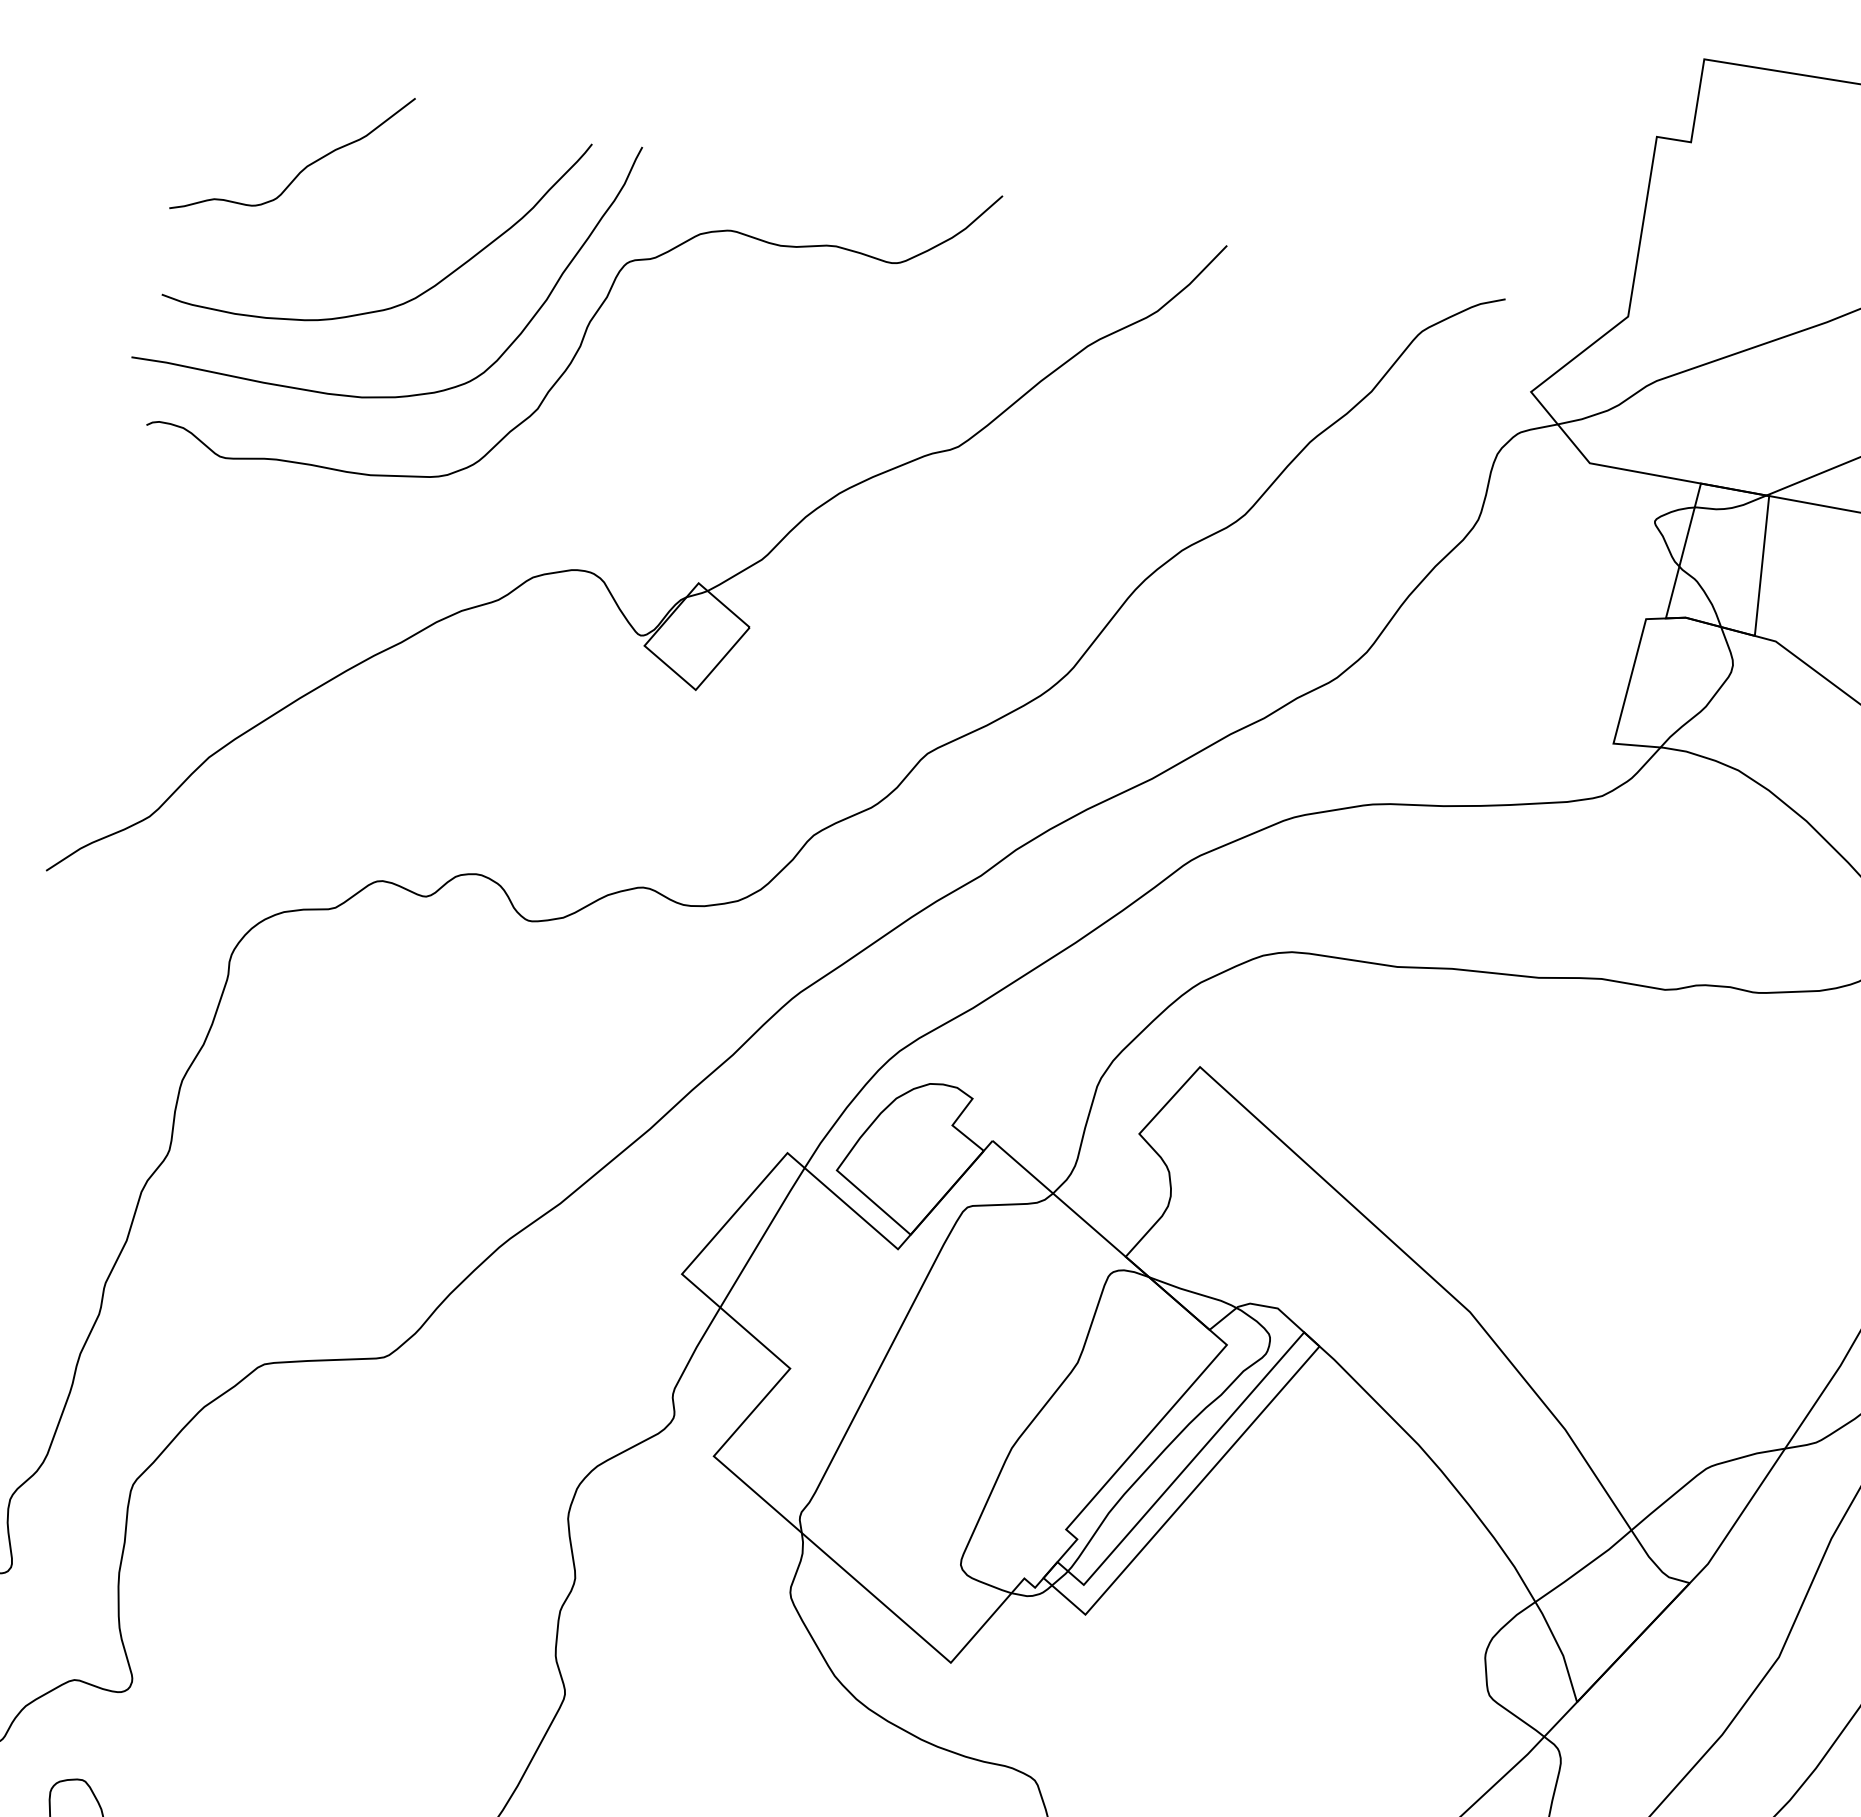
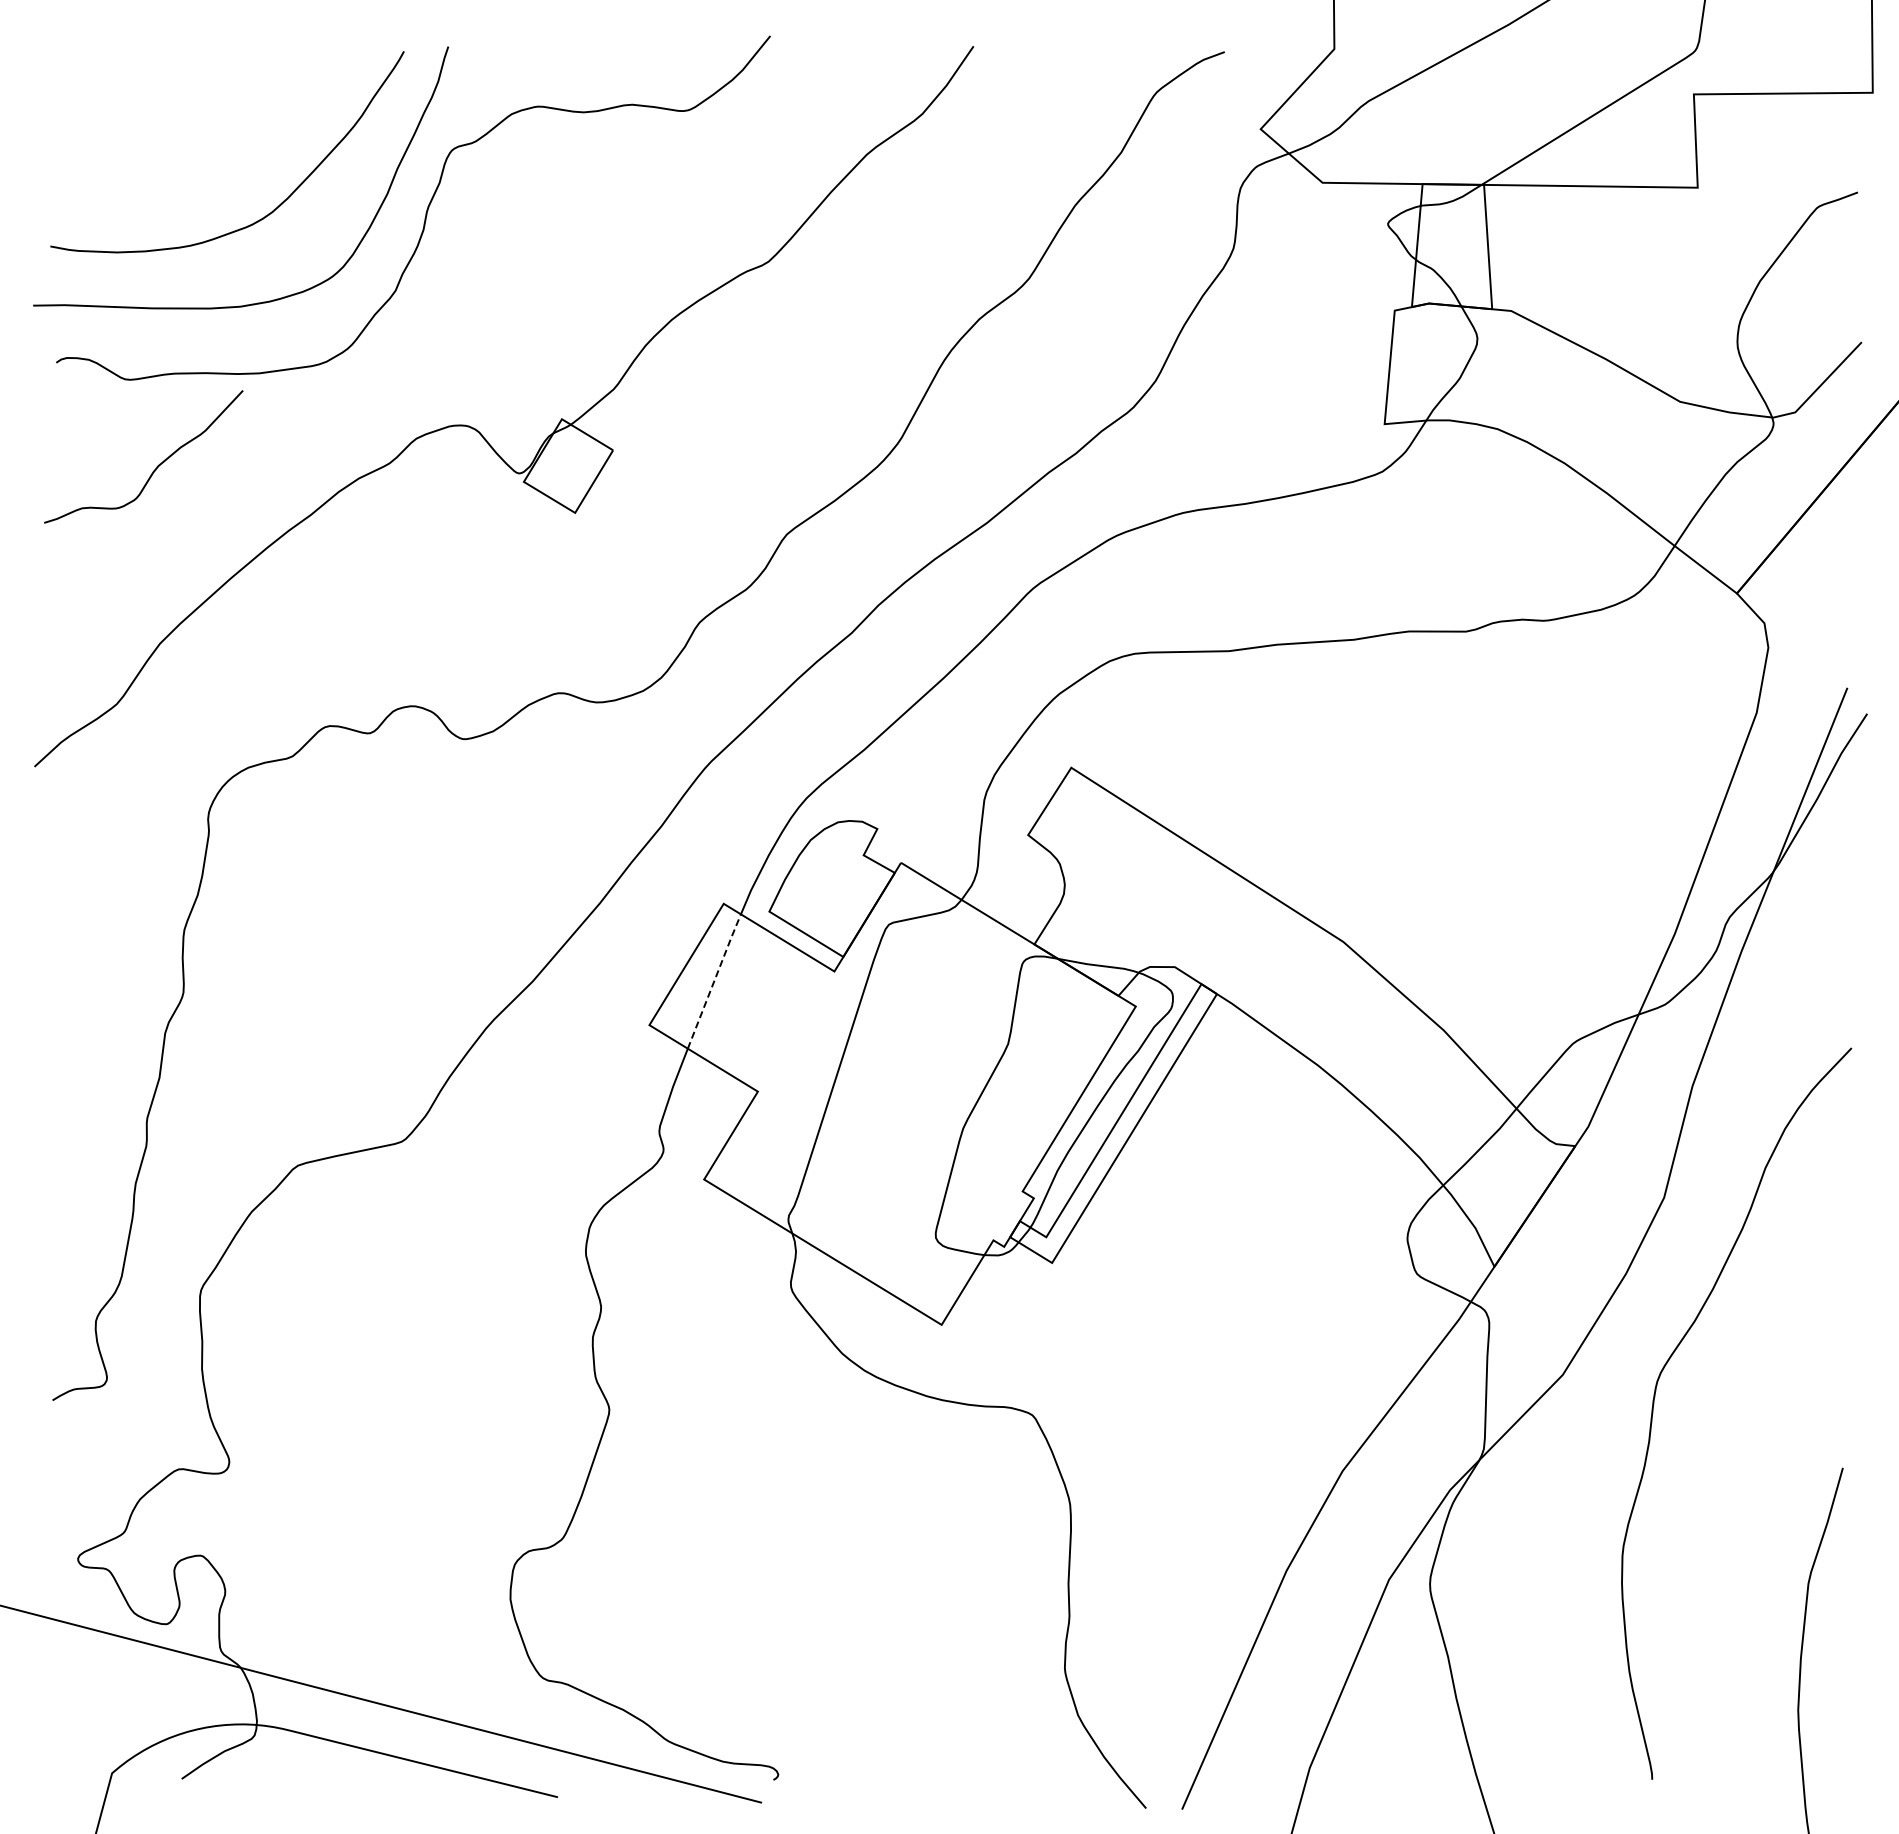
curve: (304, 166) -> (156, 466), moved
line: (762, 1236) -> (714, 980), solid -> dashed

